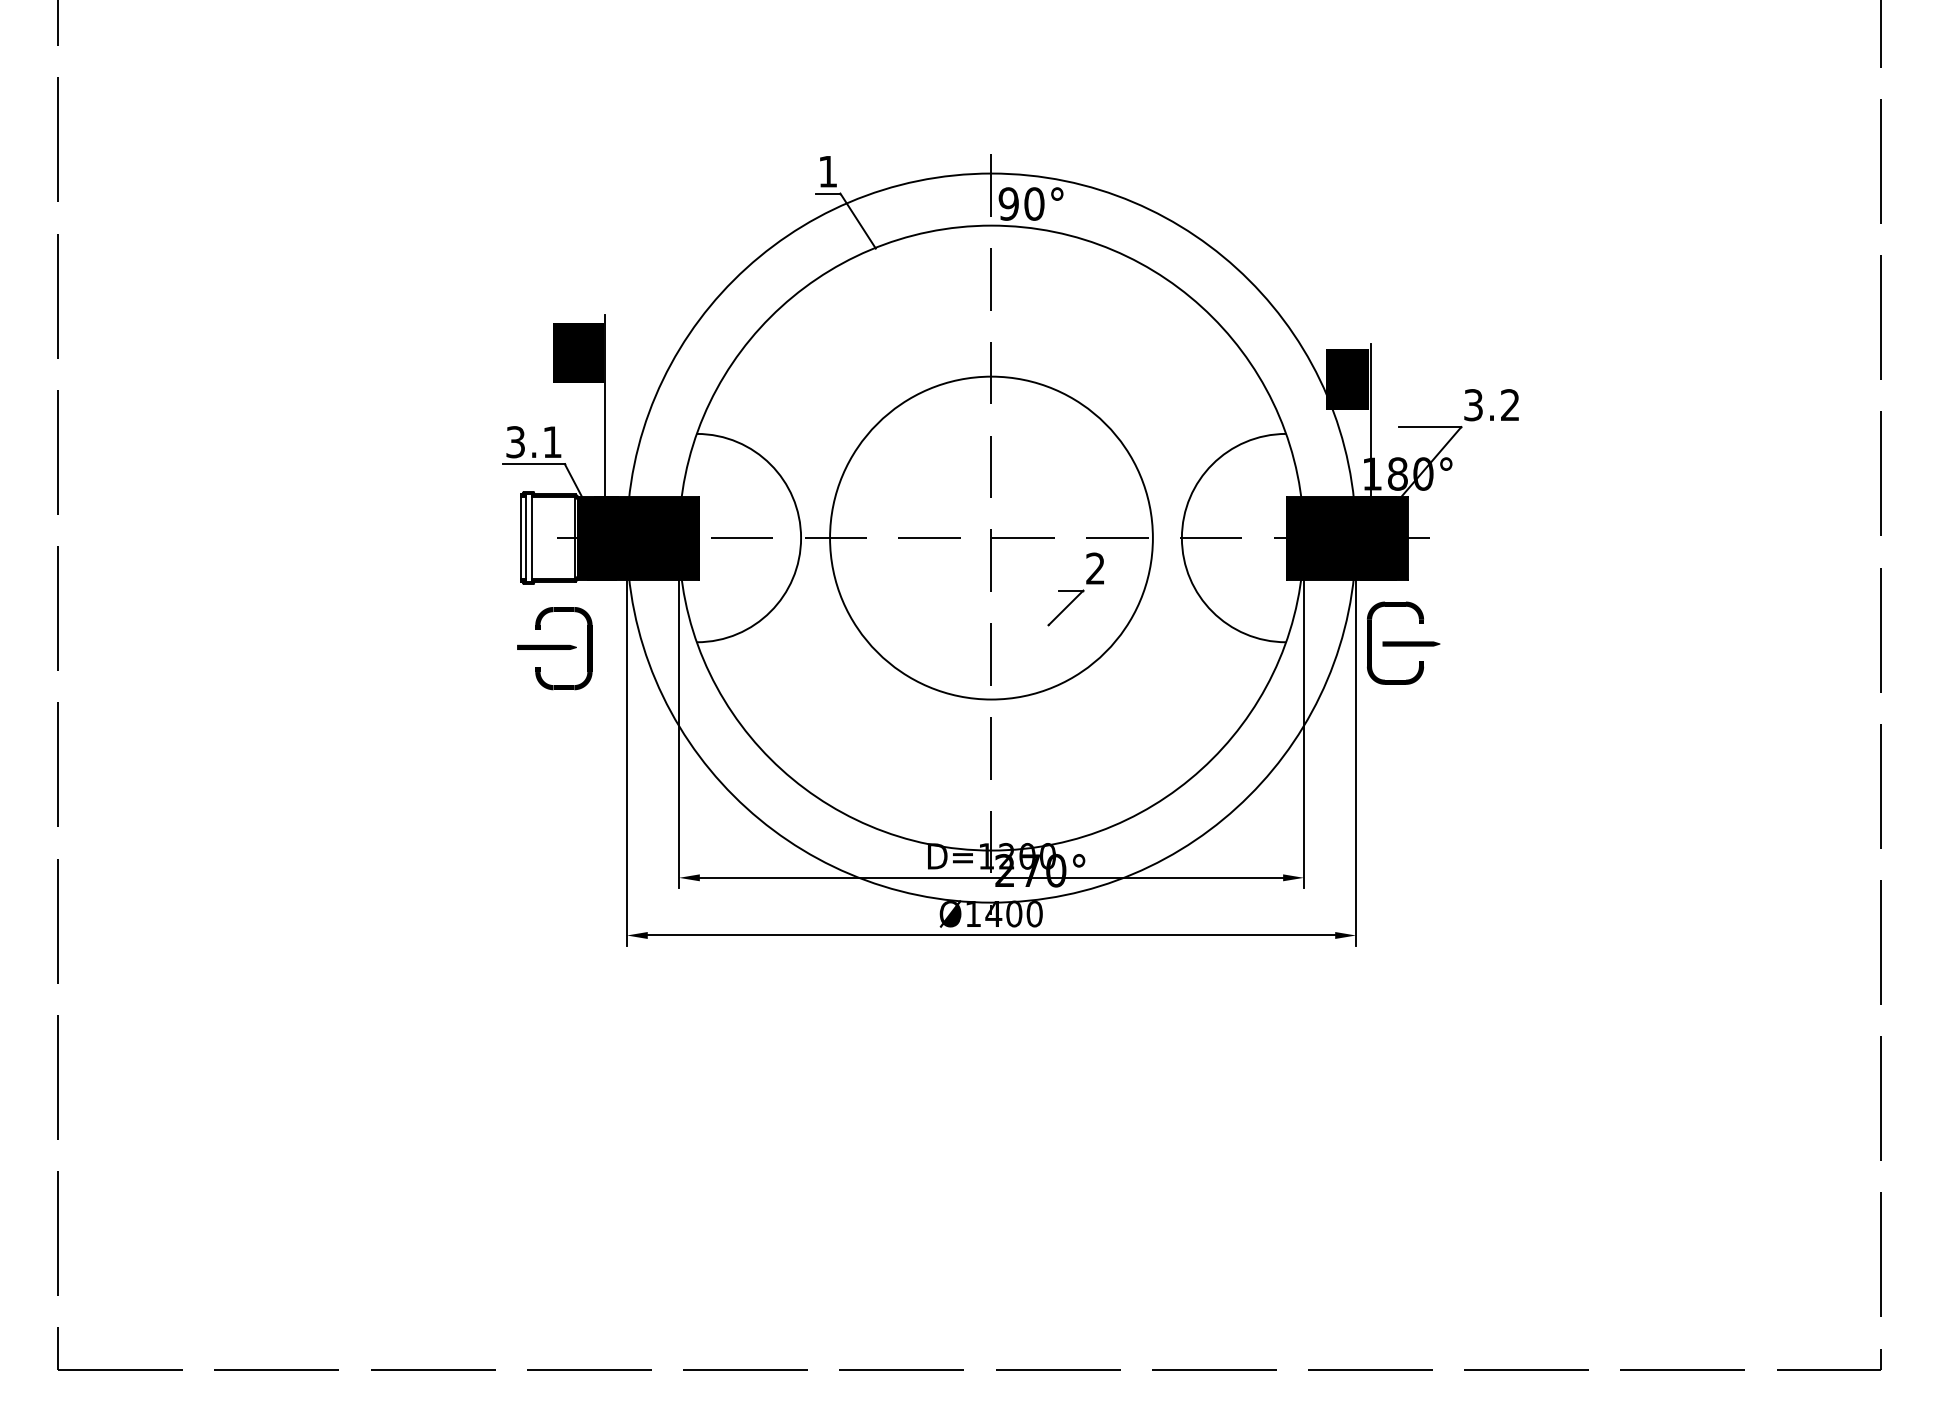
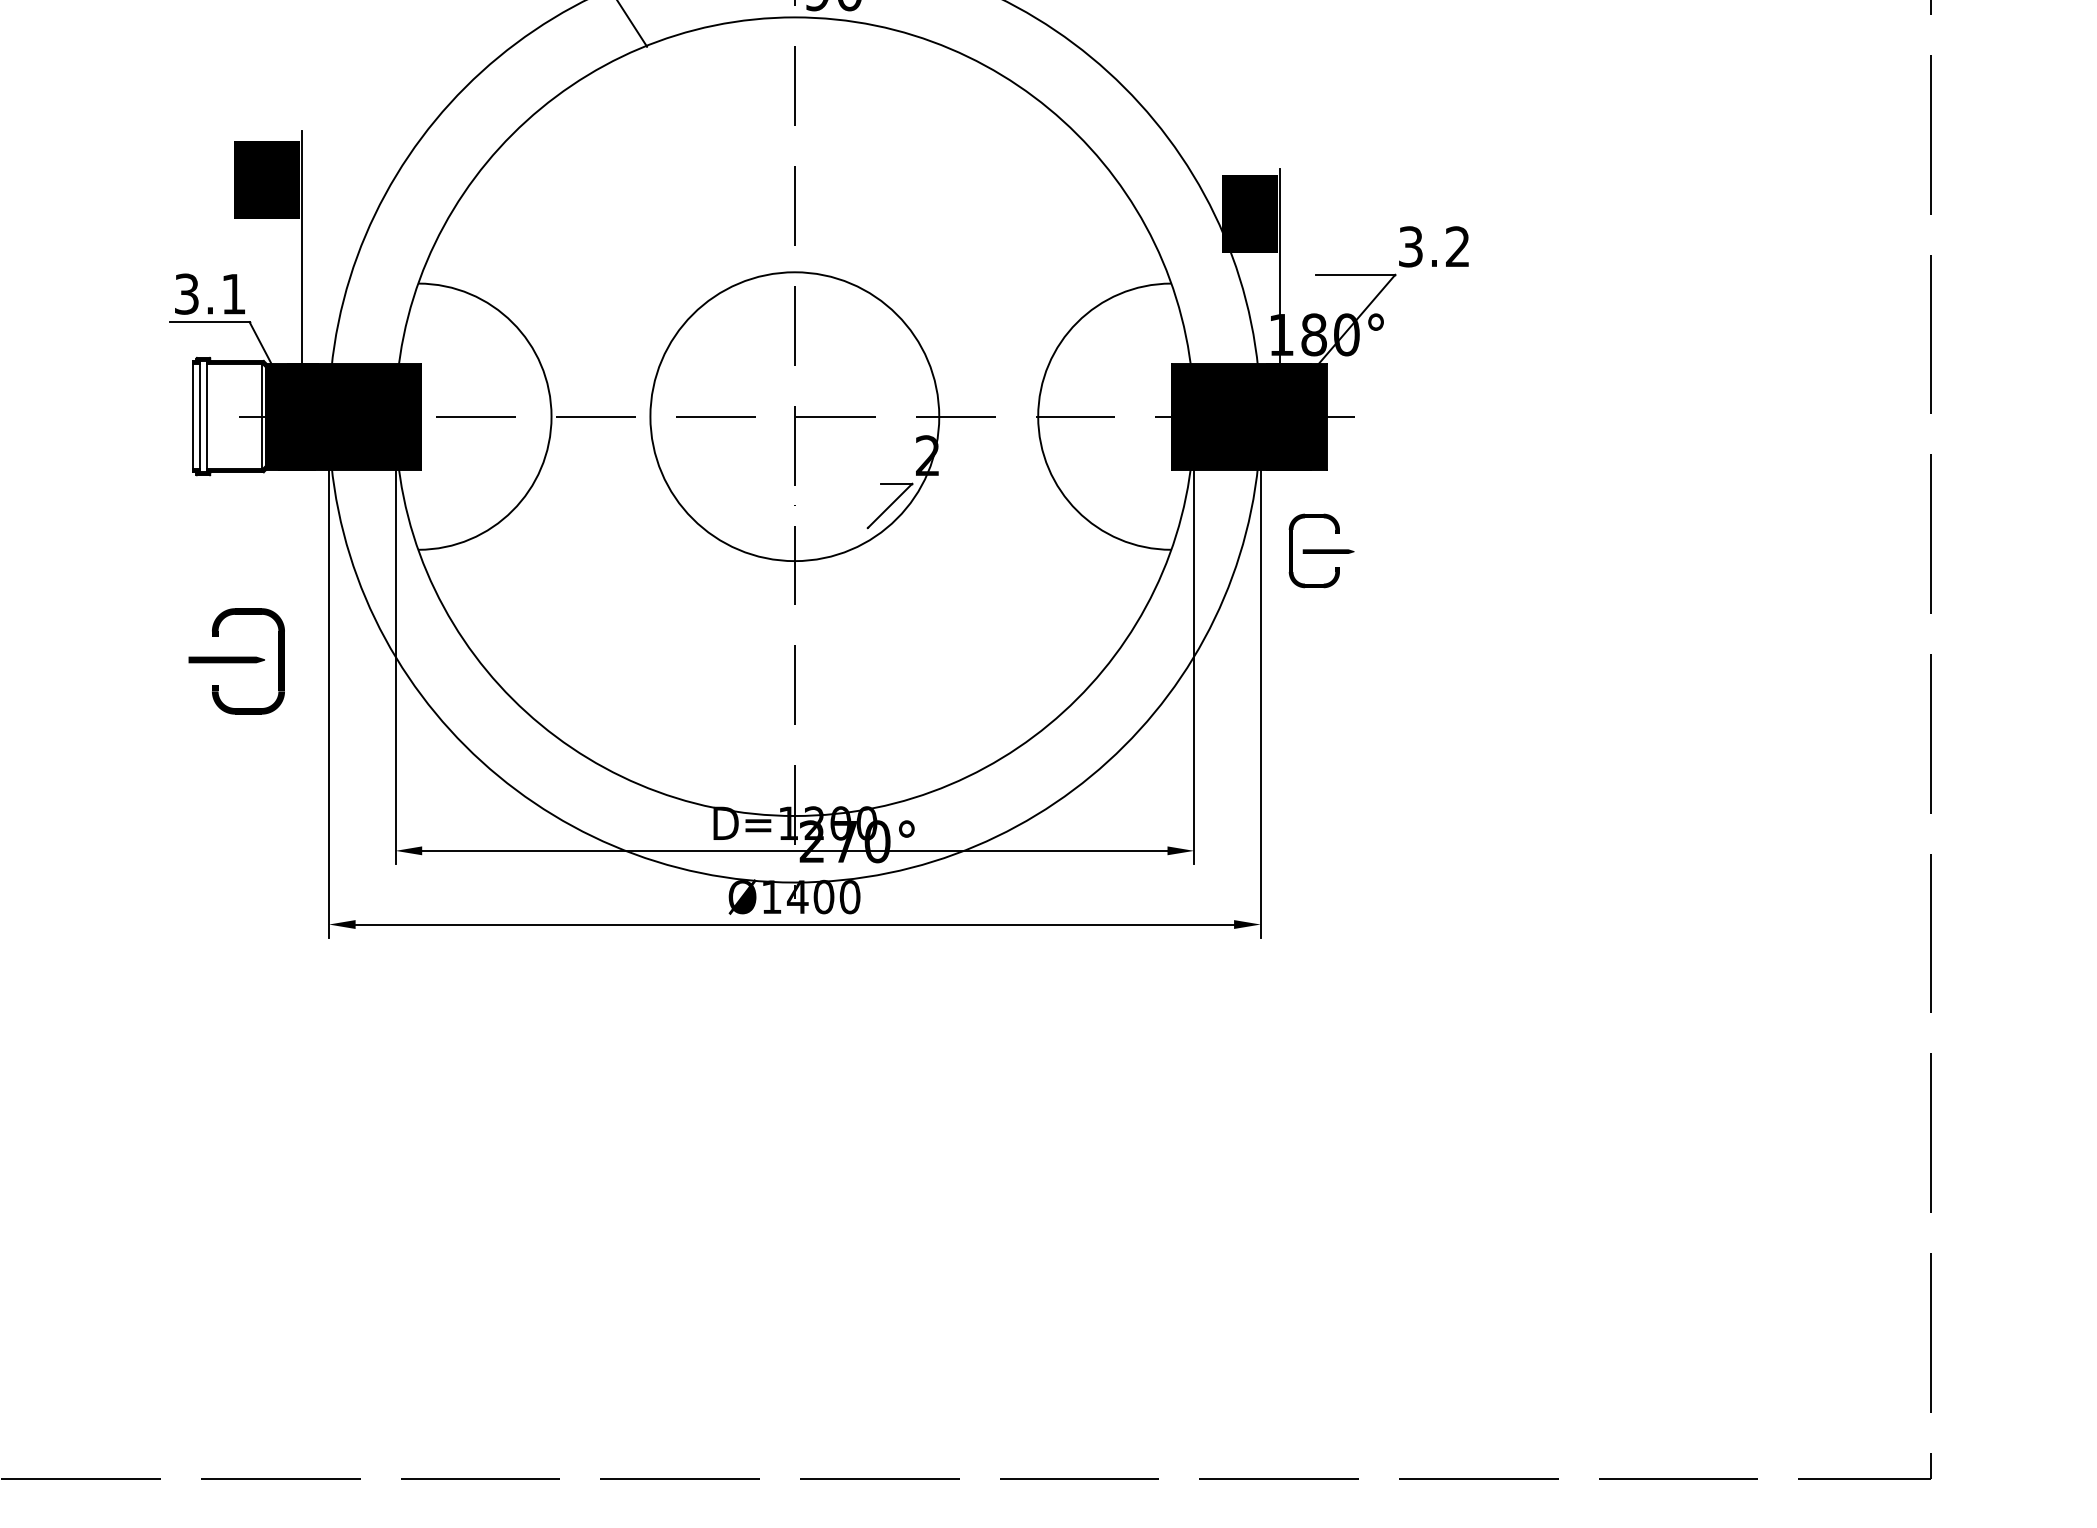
circle: (991, 537) -> (794, 415), size x0.7
part: (1403, 642) -> (1321, 550), size x0.7
part: (554, 648) -> (236, 661), moved

